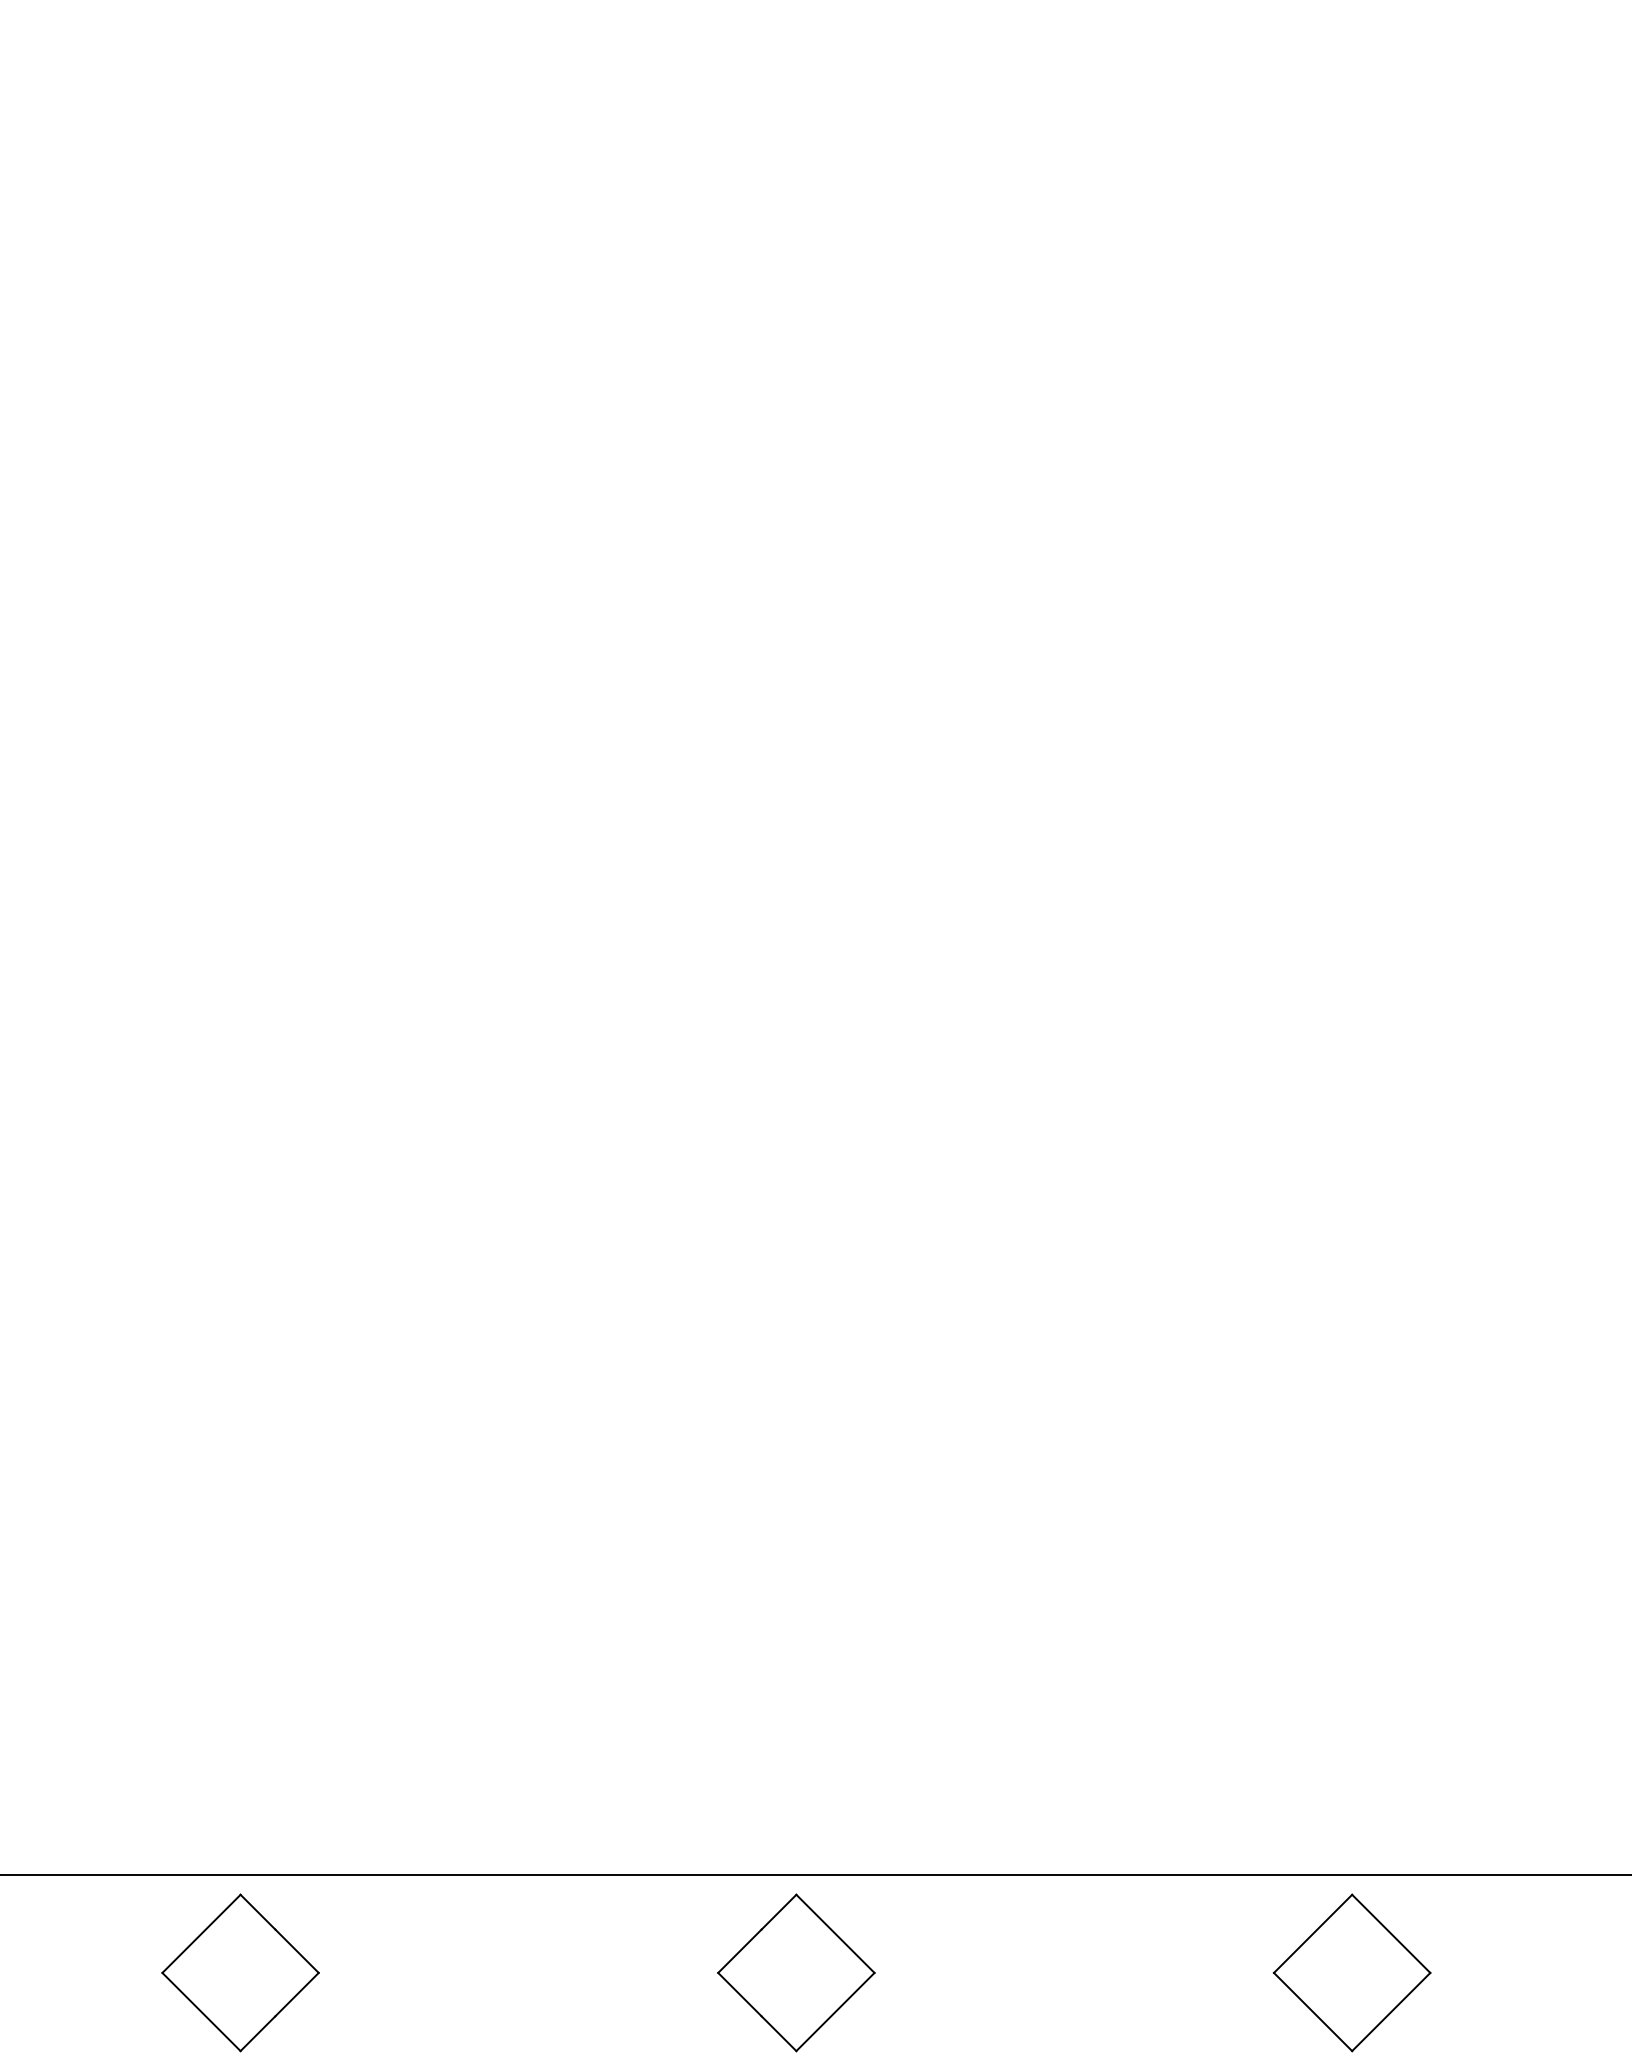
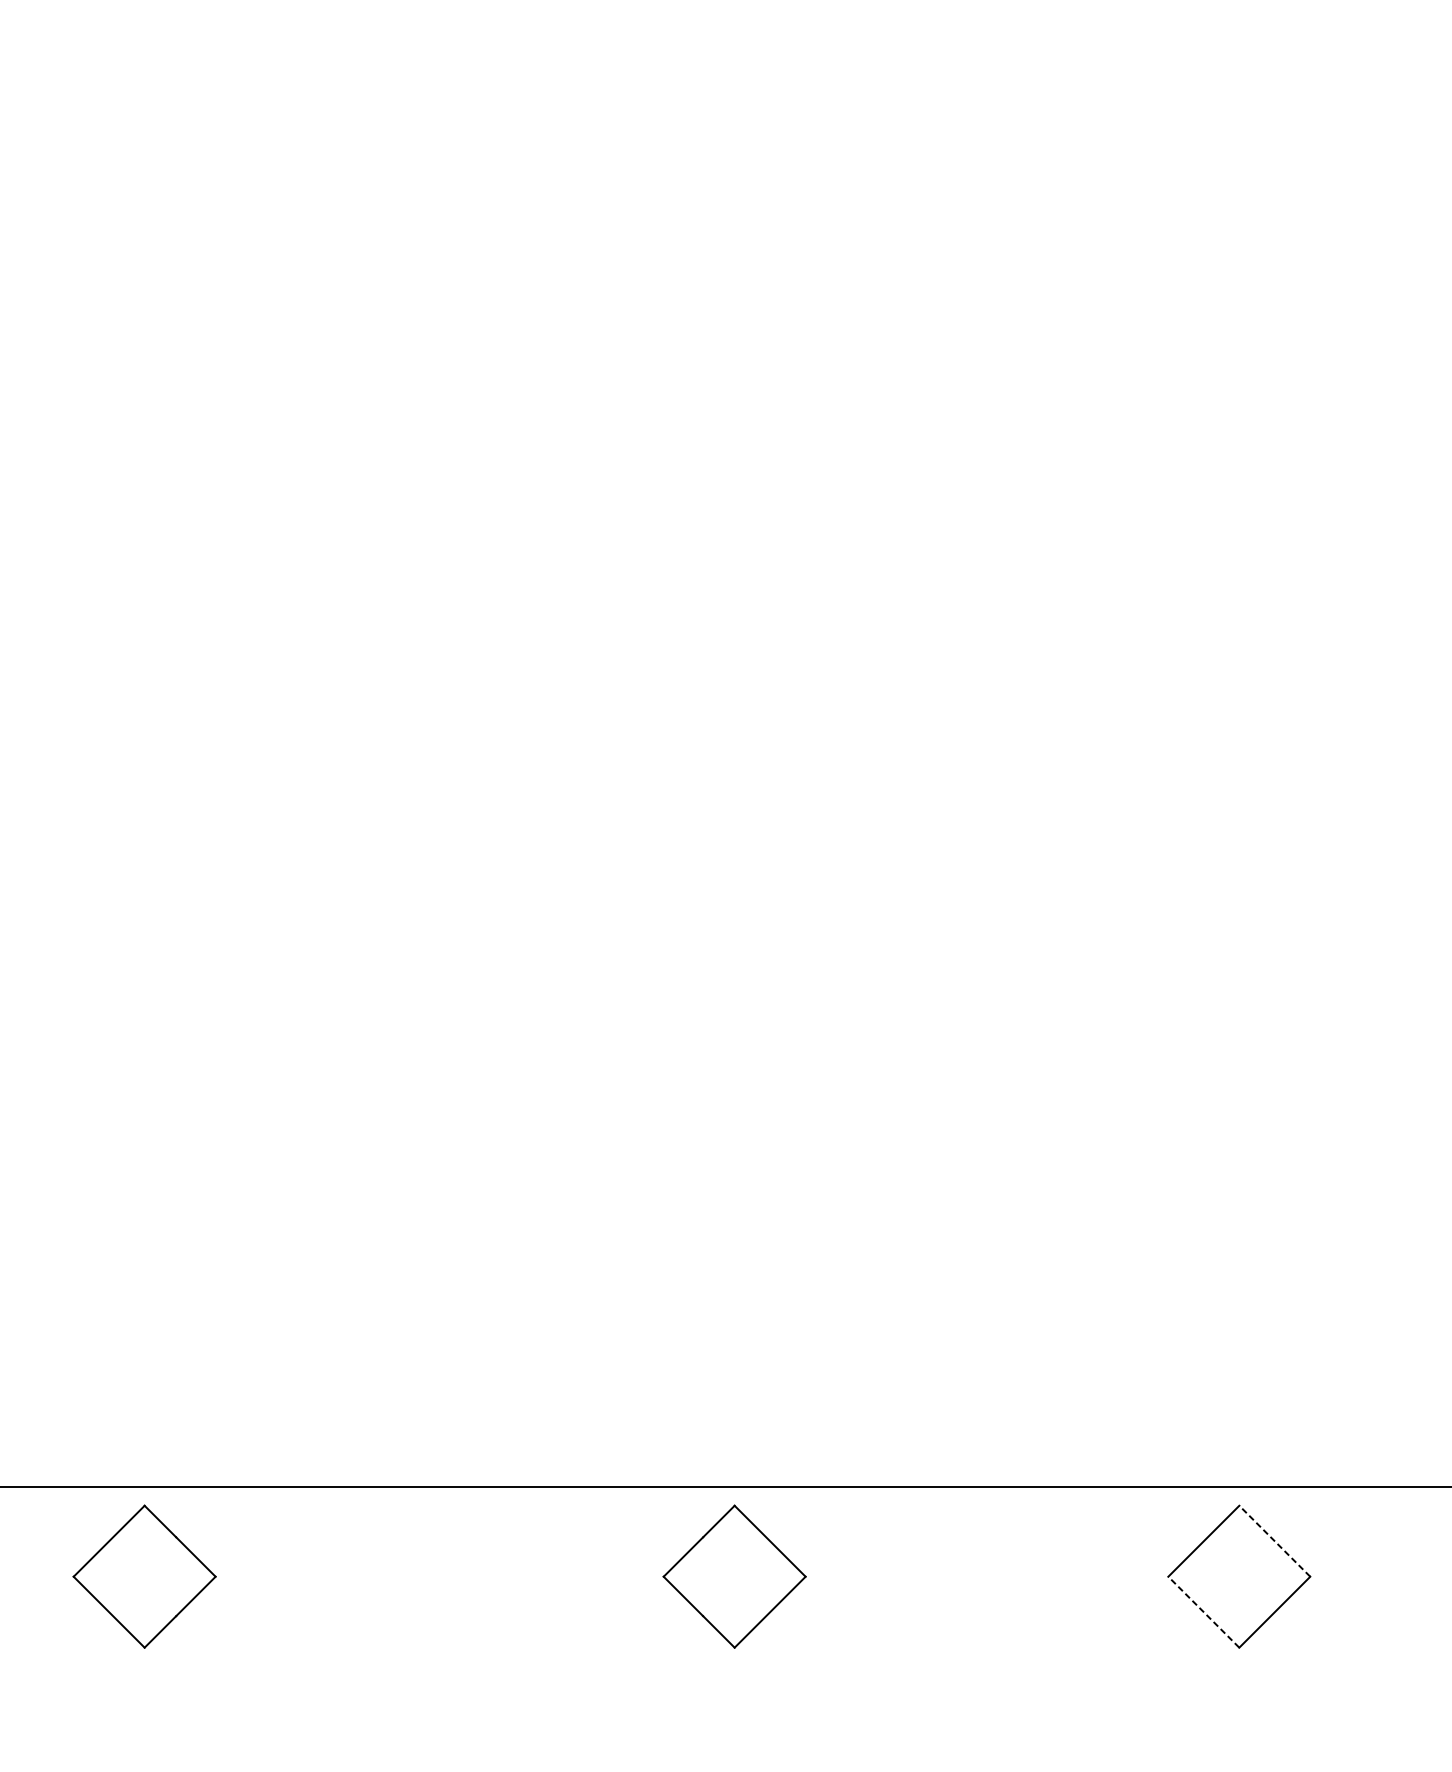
line: (1390, 1933) -> (1274, 1540), solid -> dashed
part: (240, 1972) -> (144, 1576), moved
line: (1312, 2011) -> (1203, 1611), solid -> dashed

